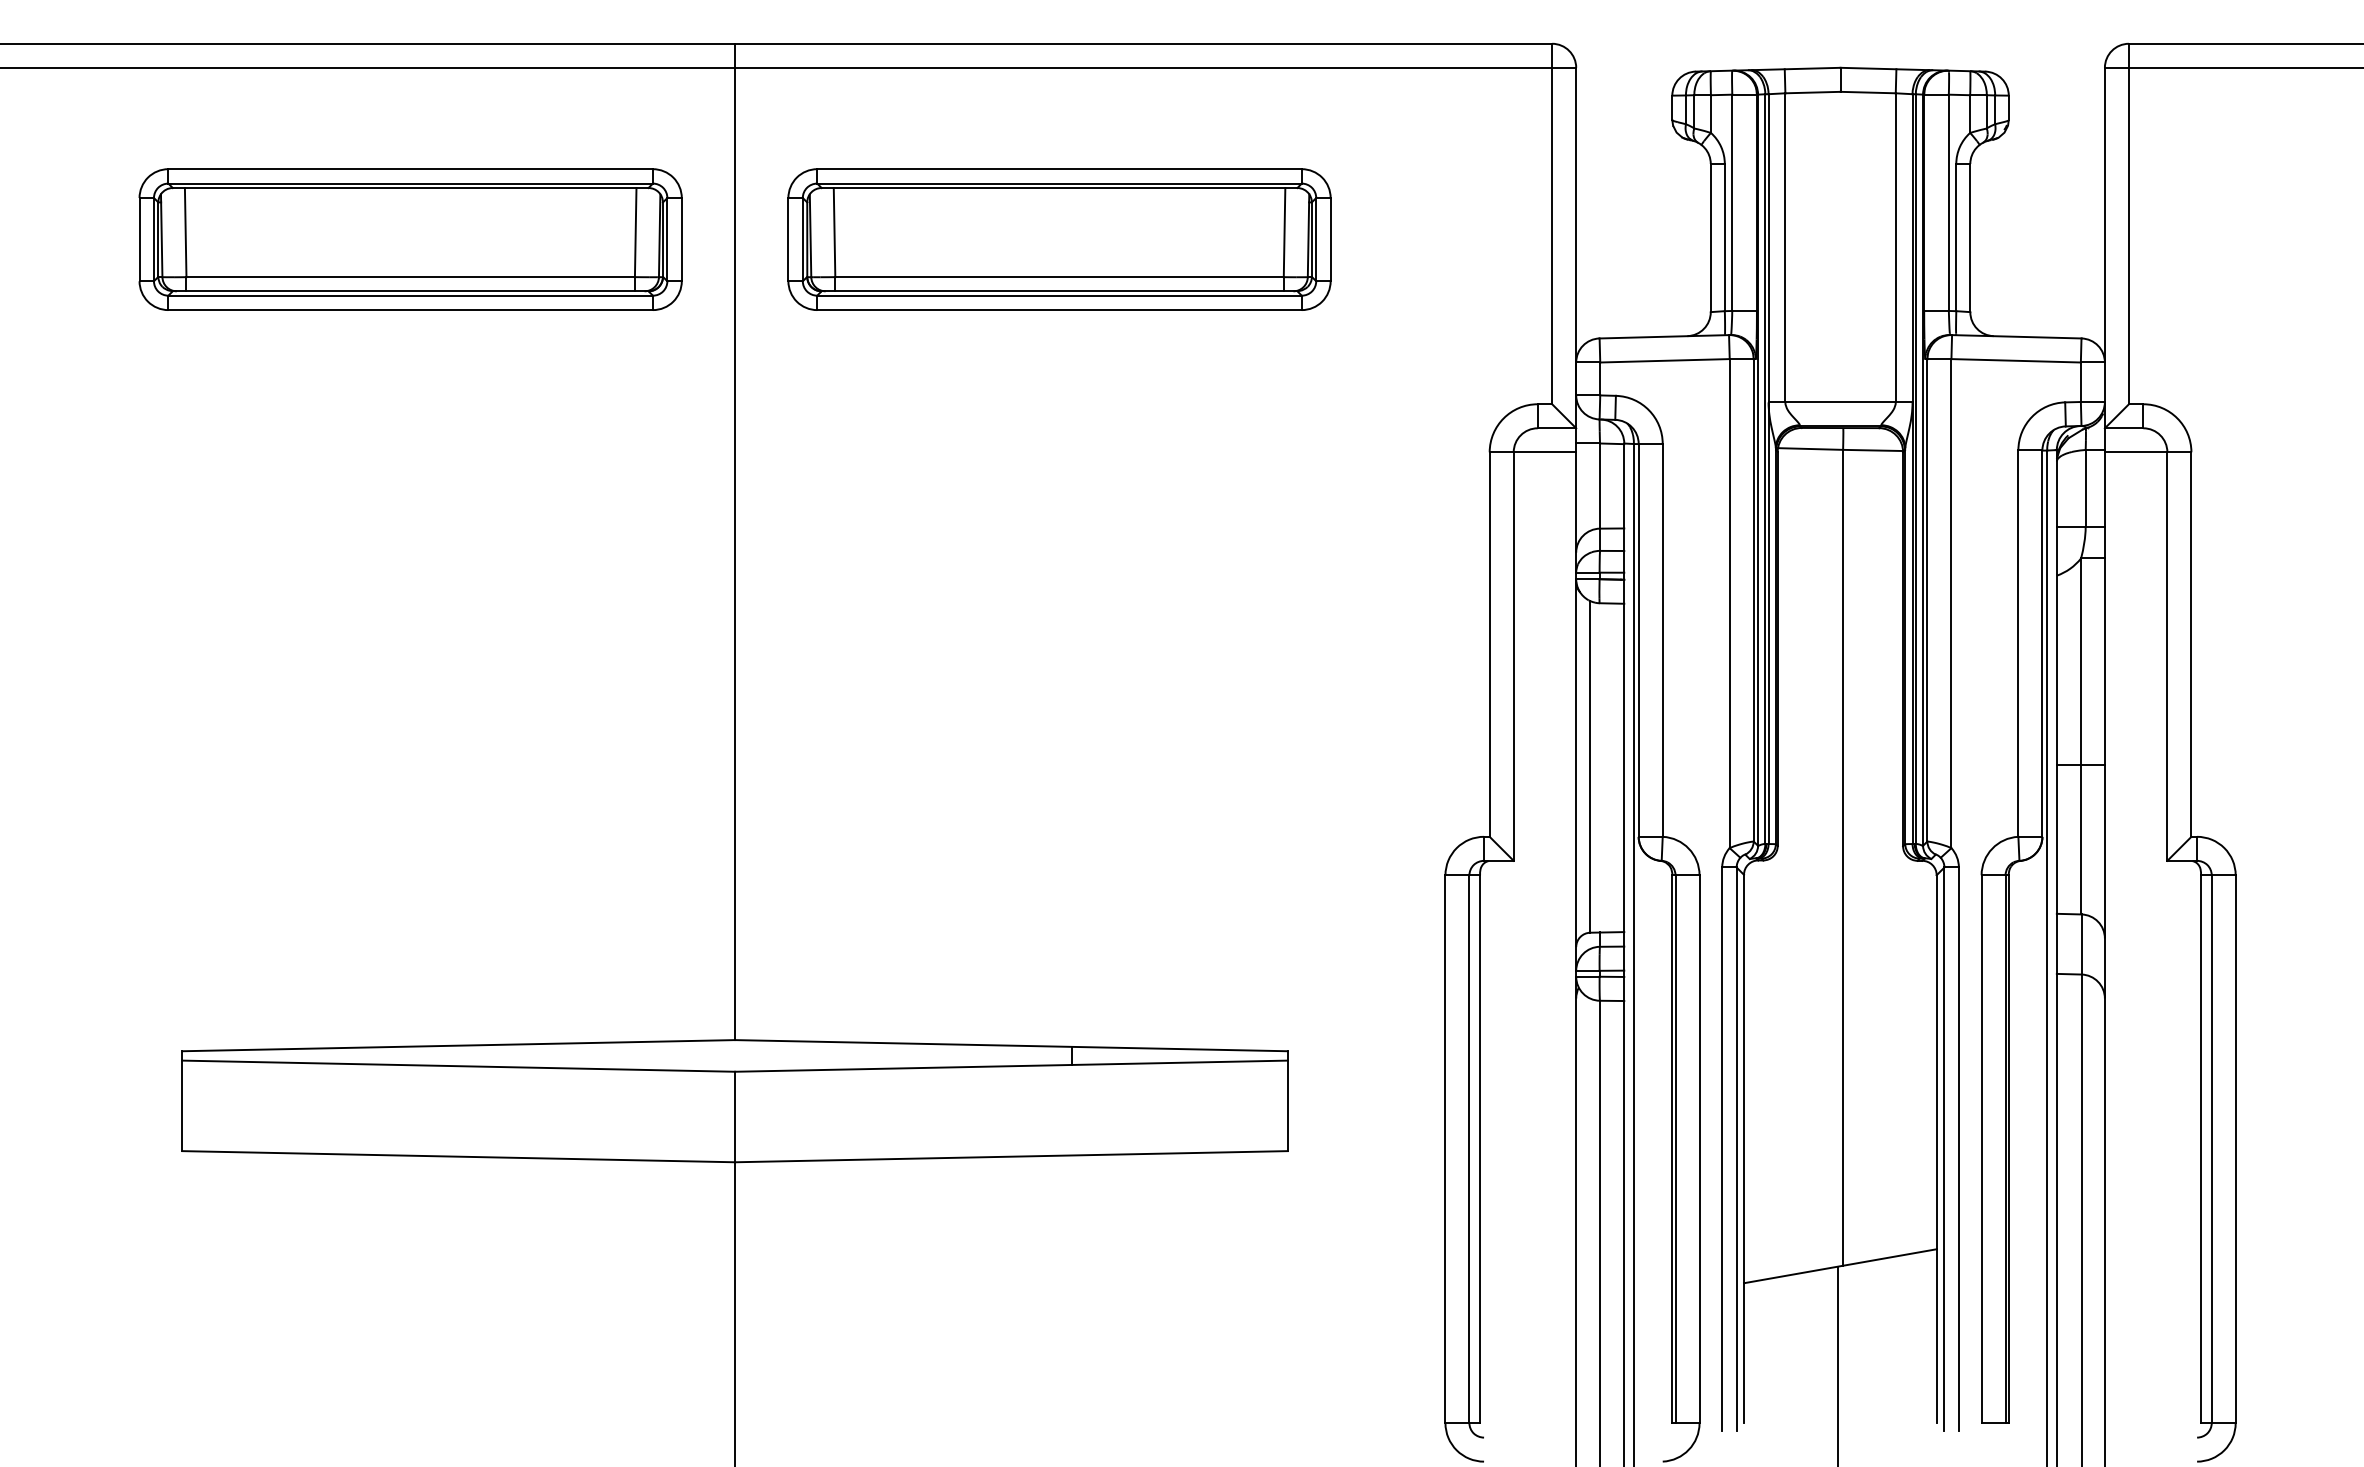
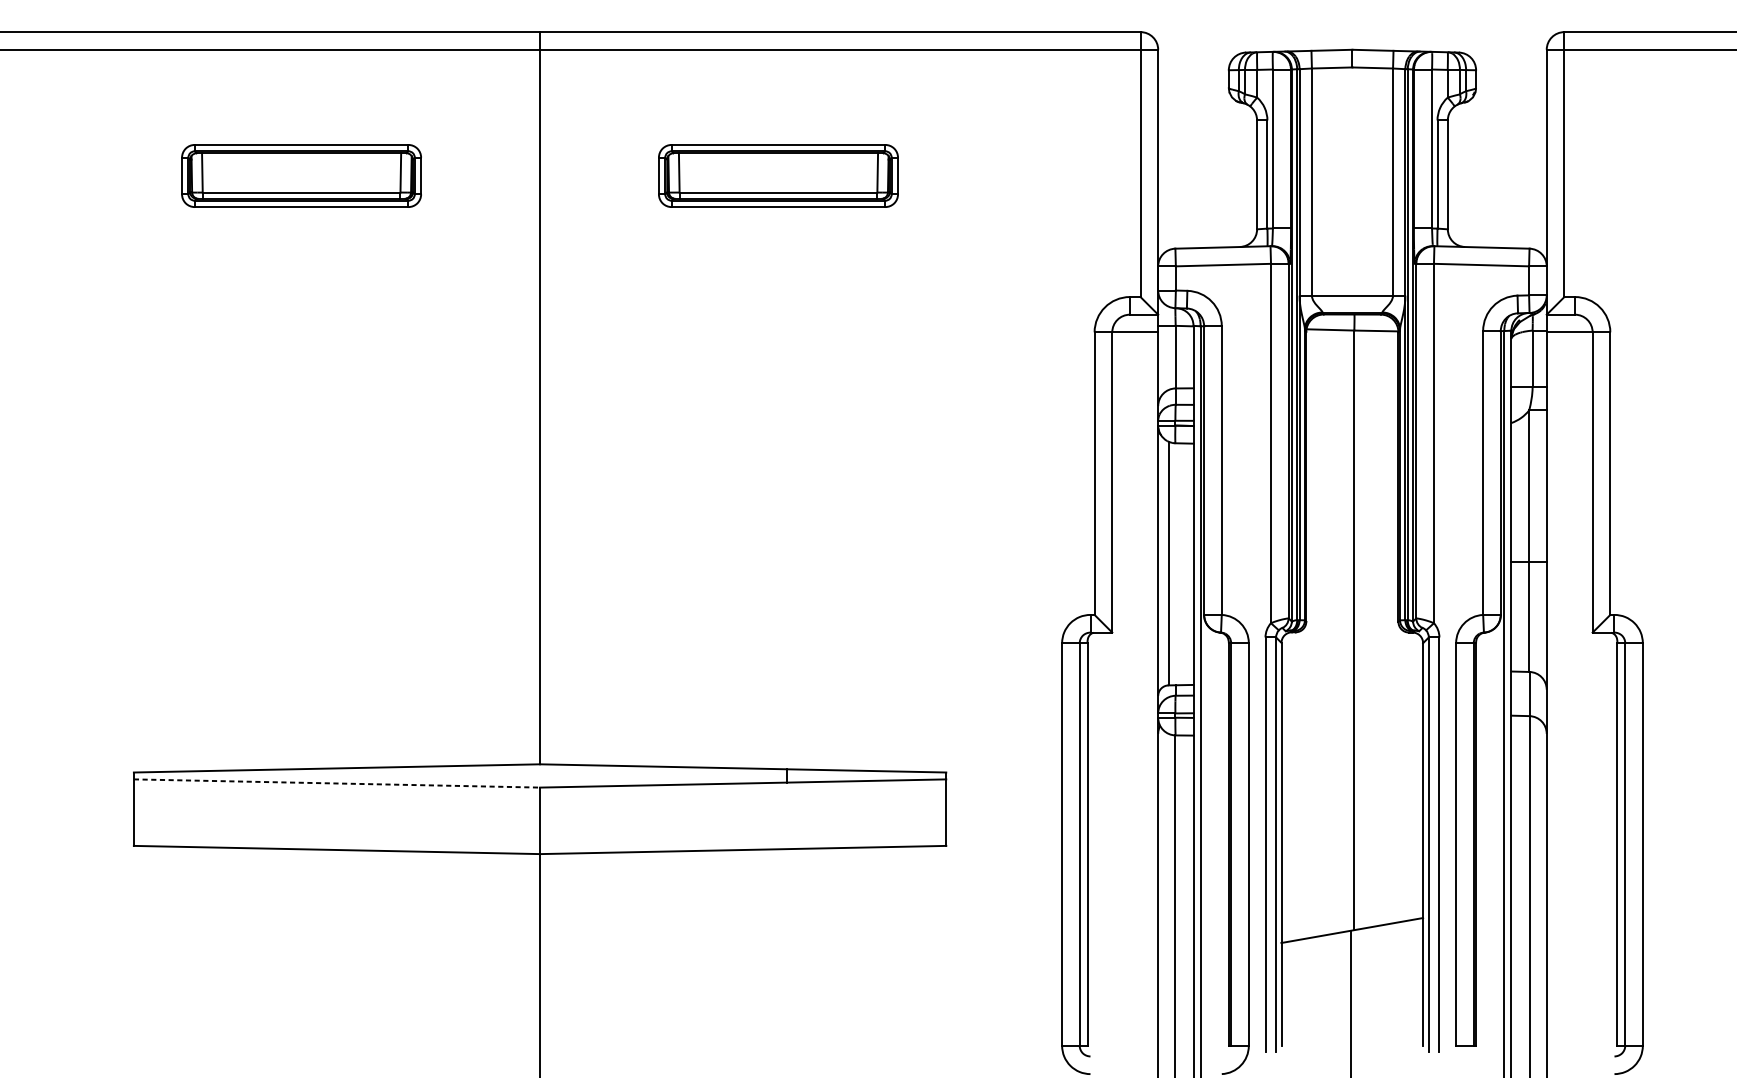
part: (410, 239) -> (301, 175), size x0.6
part: (1059, 239) -> (778, 175), size x0.6
line: (459, 1066) -> (337, 783), solid -> dashed

